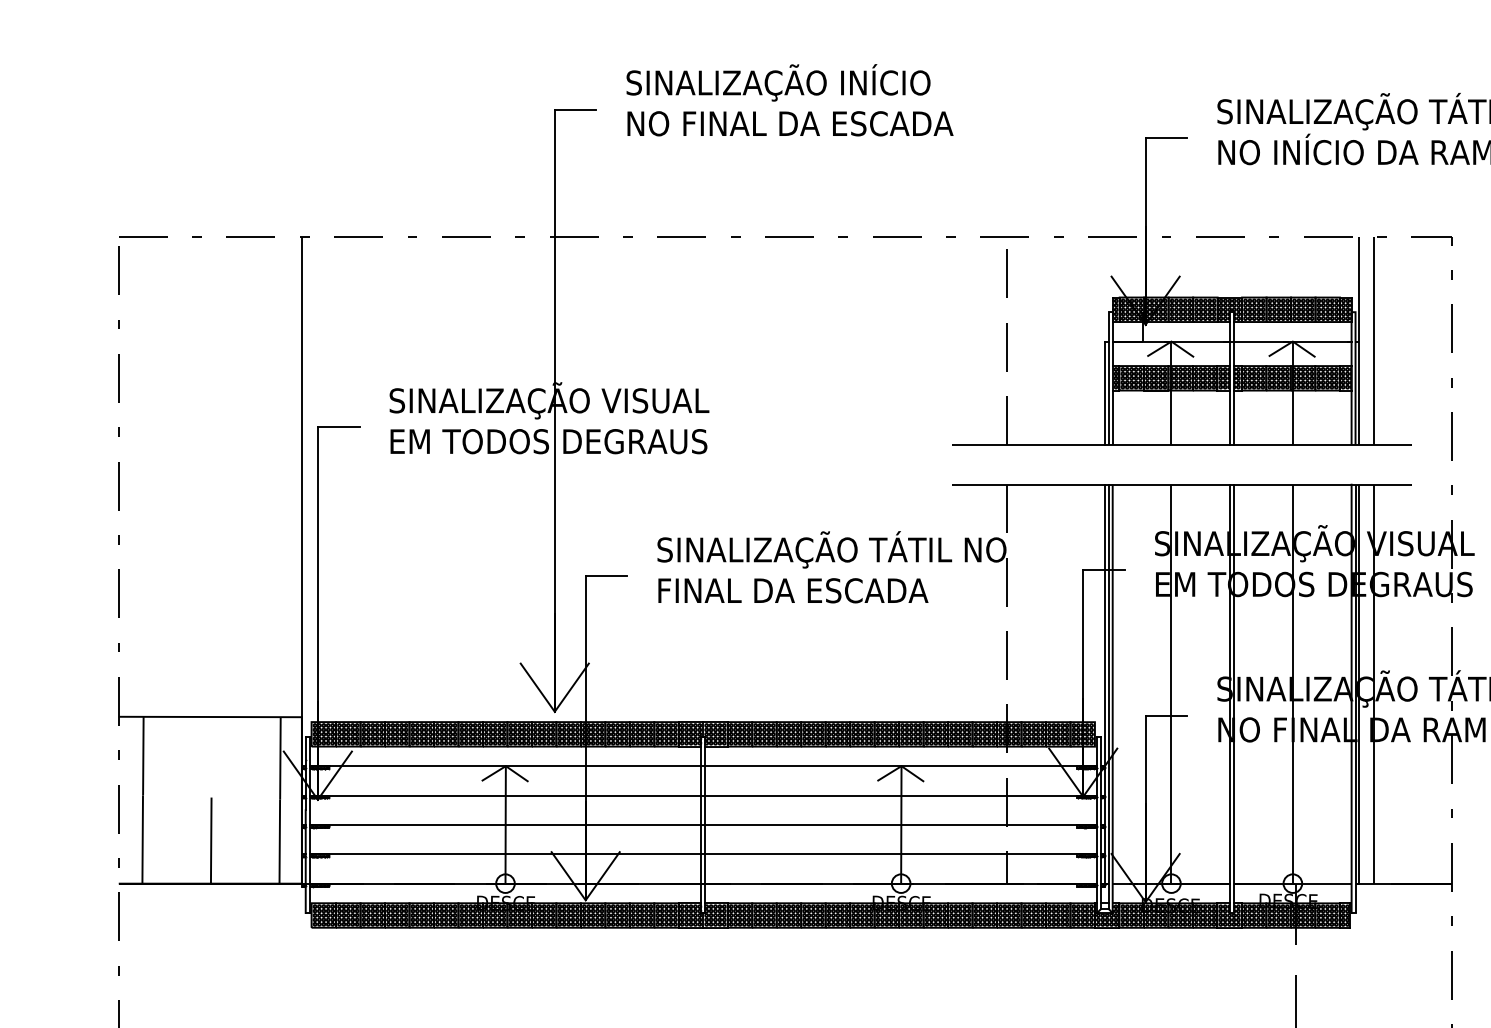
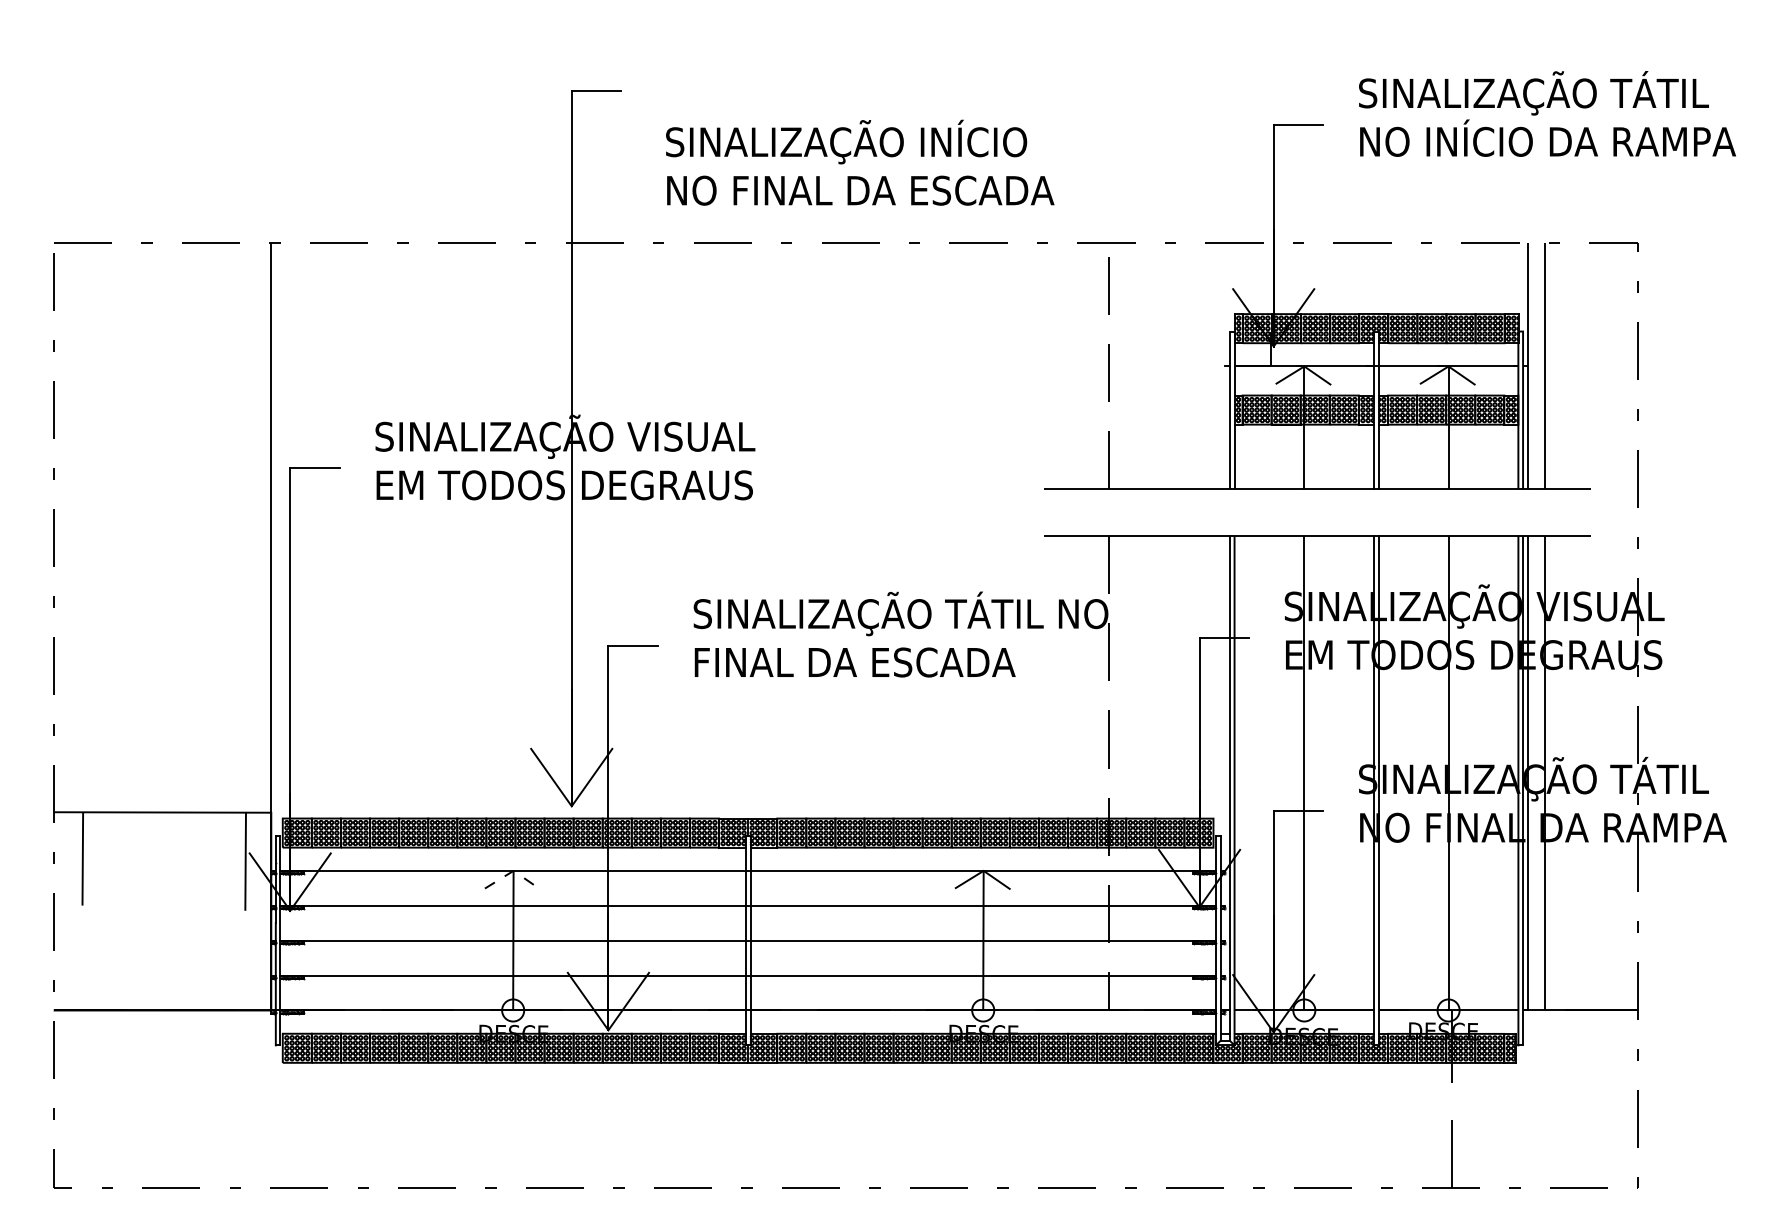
text: (790, 100) -> (860, 162), moved
line: (1105, 392) -> (1225, 427), removed
line: (1105, 685) -> (1225, 774), removed
line: (505, 765) -> (513, 870), solid -> dashed
hatch: (211, 839) -> (163, 957), removed

